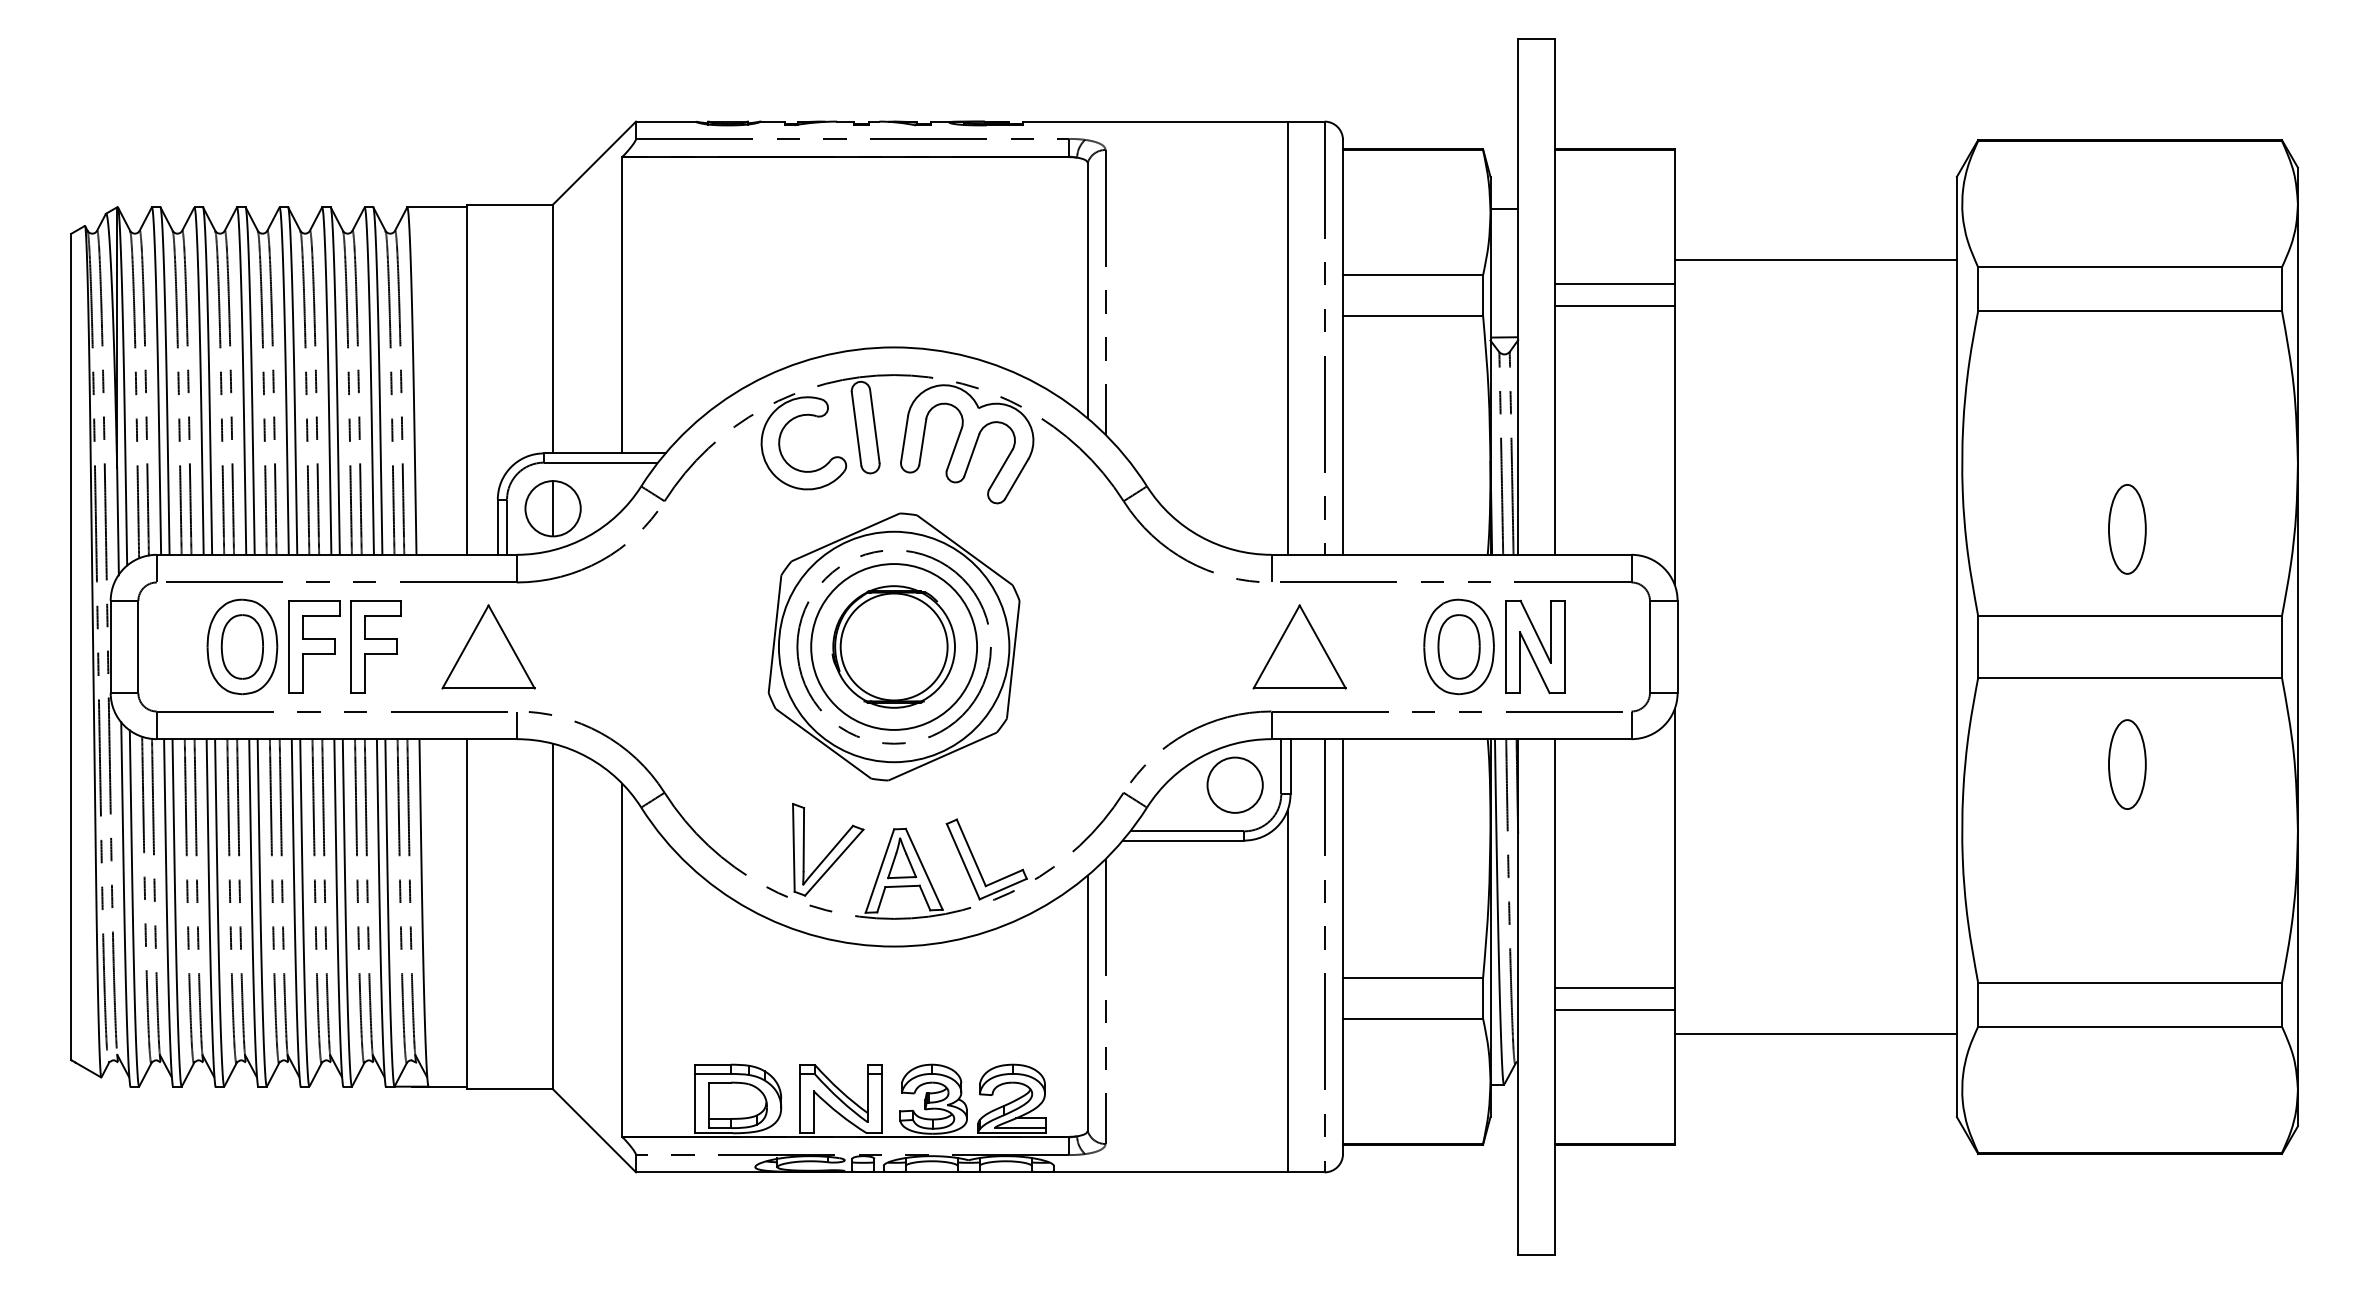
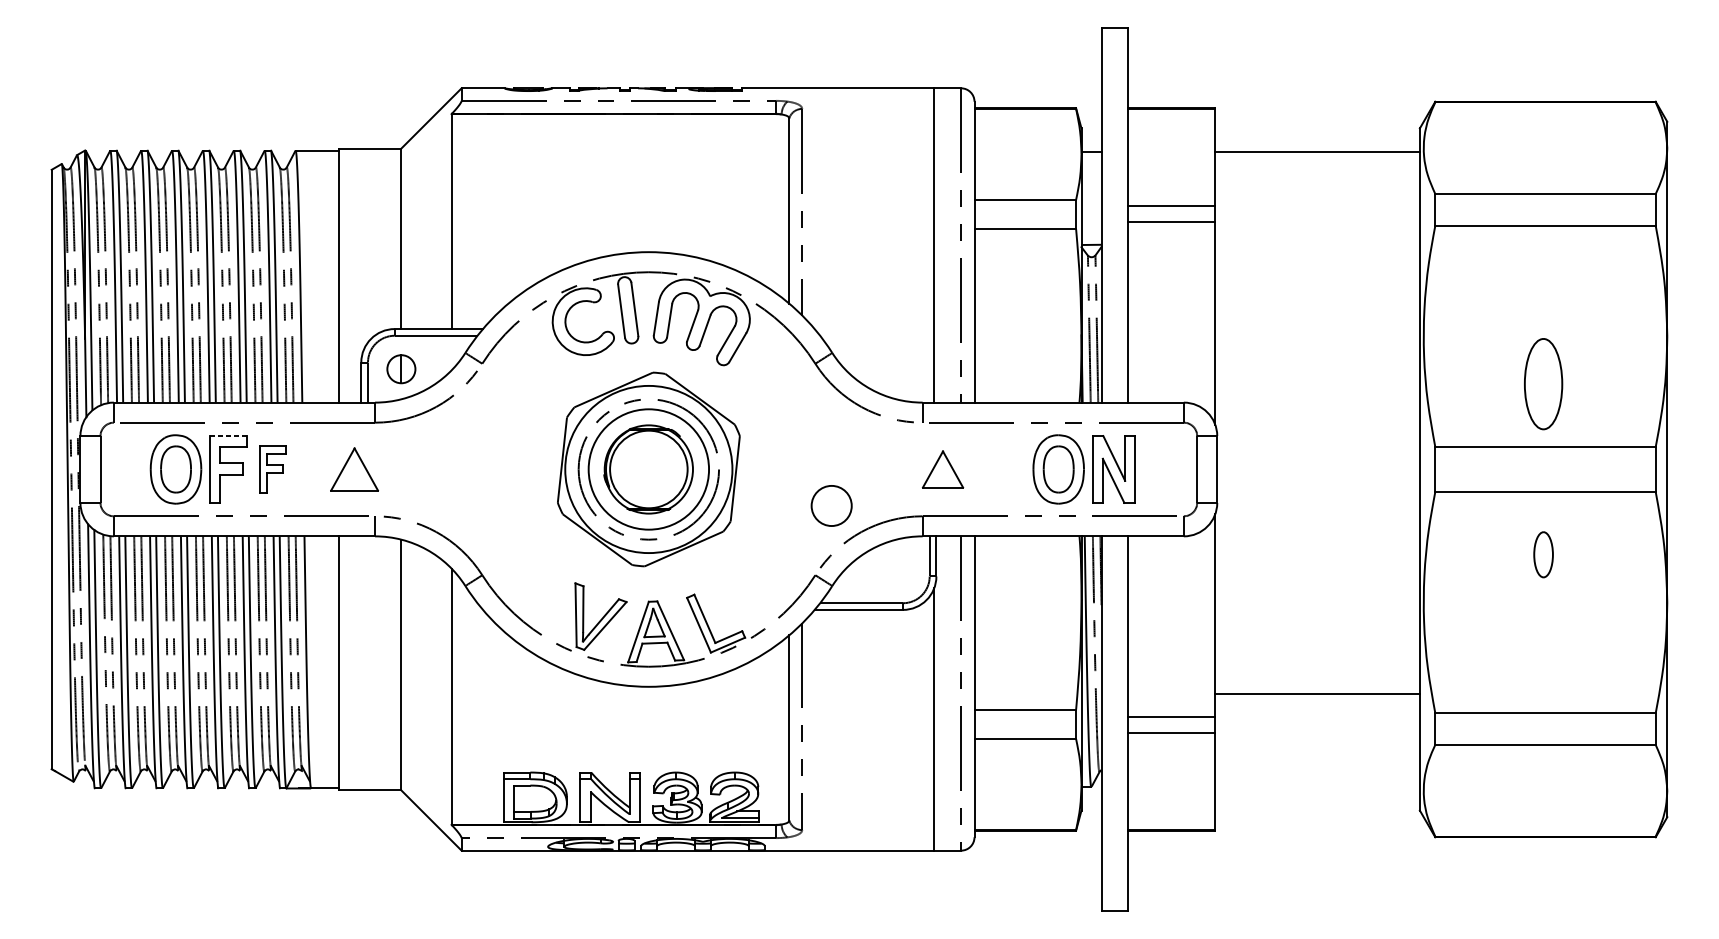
line: (1815, 259) -> (1317, 151), moved
part: (552, 508) -> (400, 369), size x0.7
part: (2127, 529) -> (1543, 384), size x1.4
line: (315, 600) -> (229, 435), solid -> dashed
part: (375, 646) -> (272, 469), size x0.7
part: (488, 646) -> (354, 469), size x0.7
part: (1299, 646) -> (942, 469), size x0.6
part: (2127, 764) -> (1543, 554), size x0.7
circle: (1234, 784) -> (831, 505), moved
line: (1815, 1034) -> (1317, 694), moved

